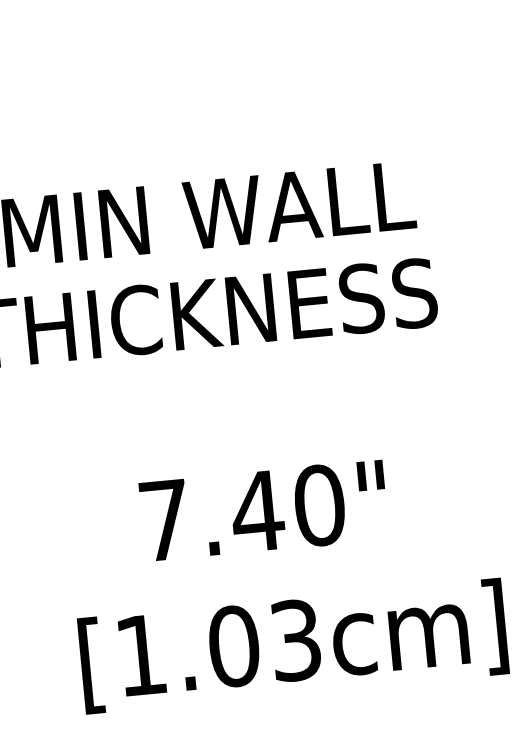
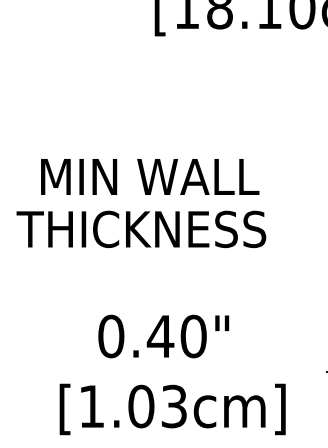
text: (165, 520) -> (111, 336), 7.40" -> 0.40"

